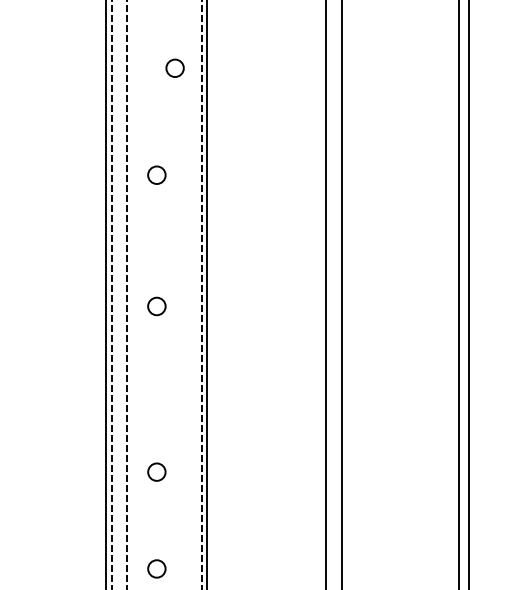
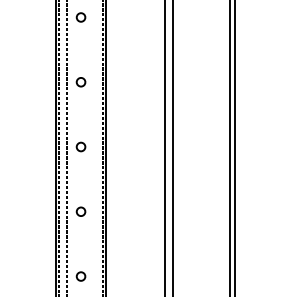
circle: (173, 68) -> (80, 17), moved
circle: (155, 471) -> (80, 211), moved

